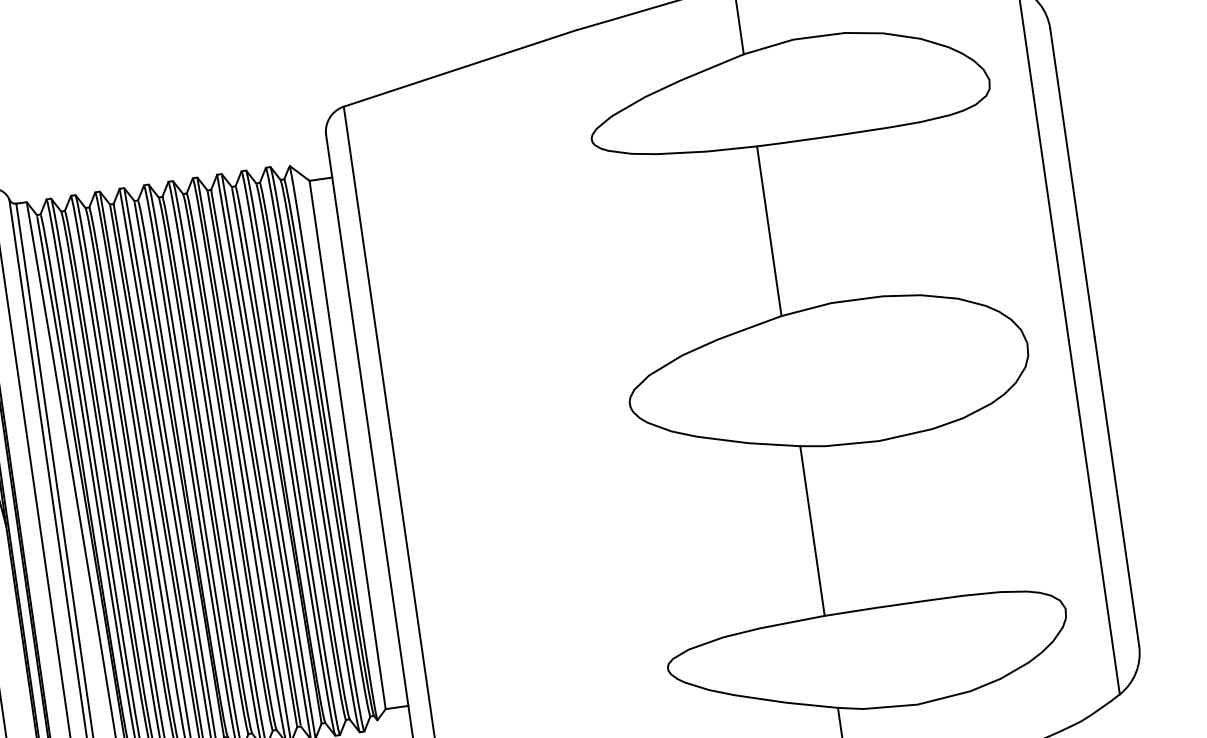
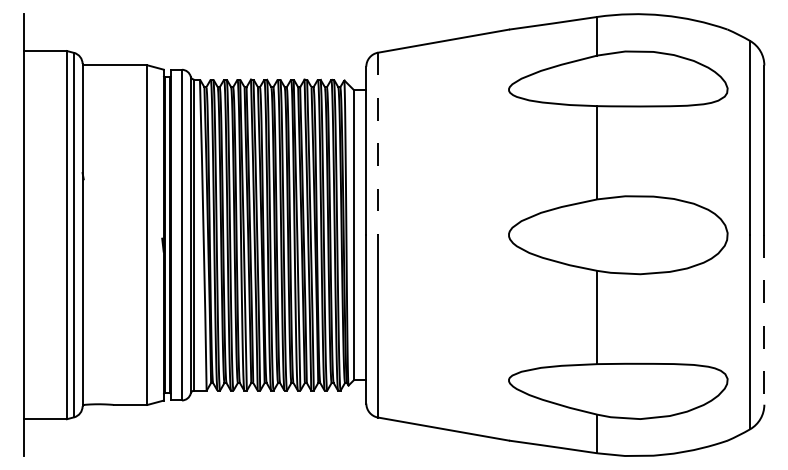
line: (368, 273) -> (378, 144), solid -> dashed
line: (1117, 490) -> (764, 319), solid -> dashed

